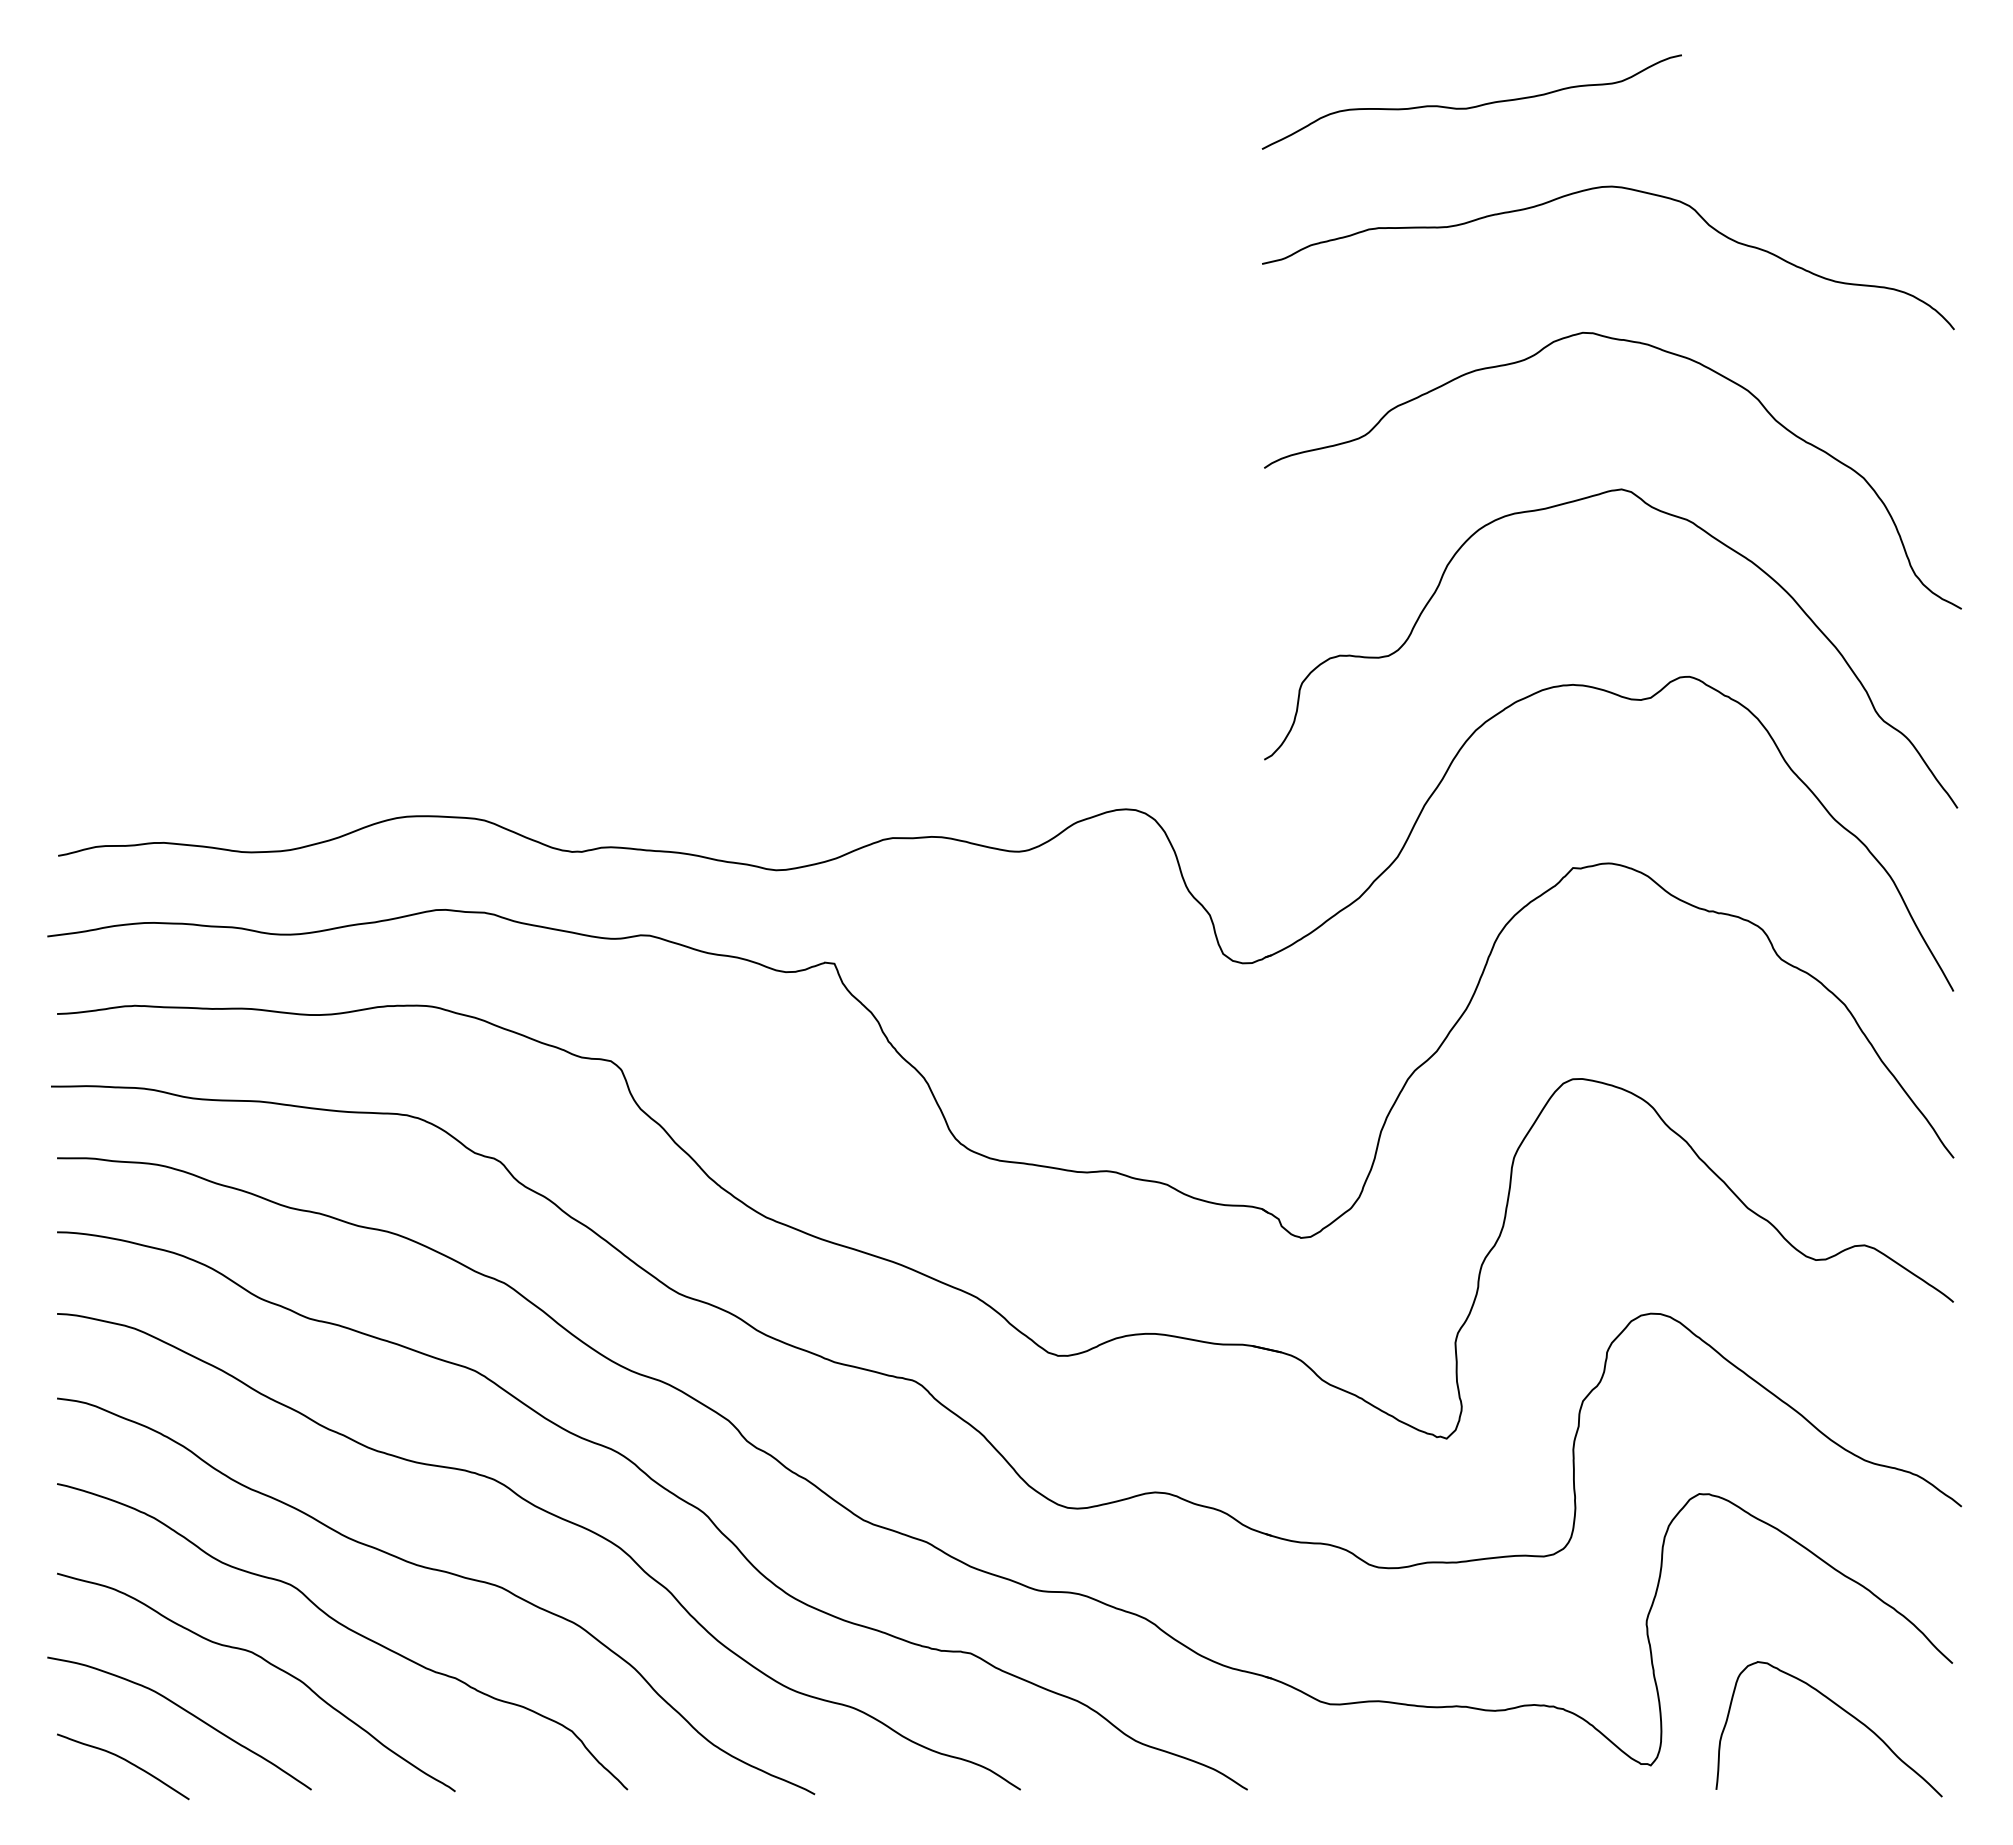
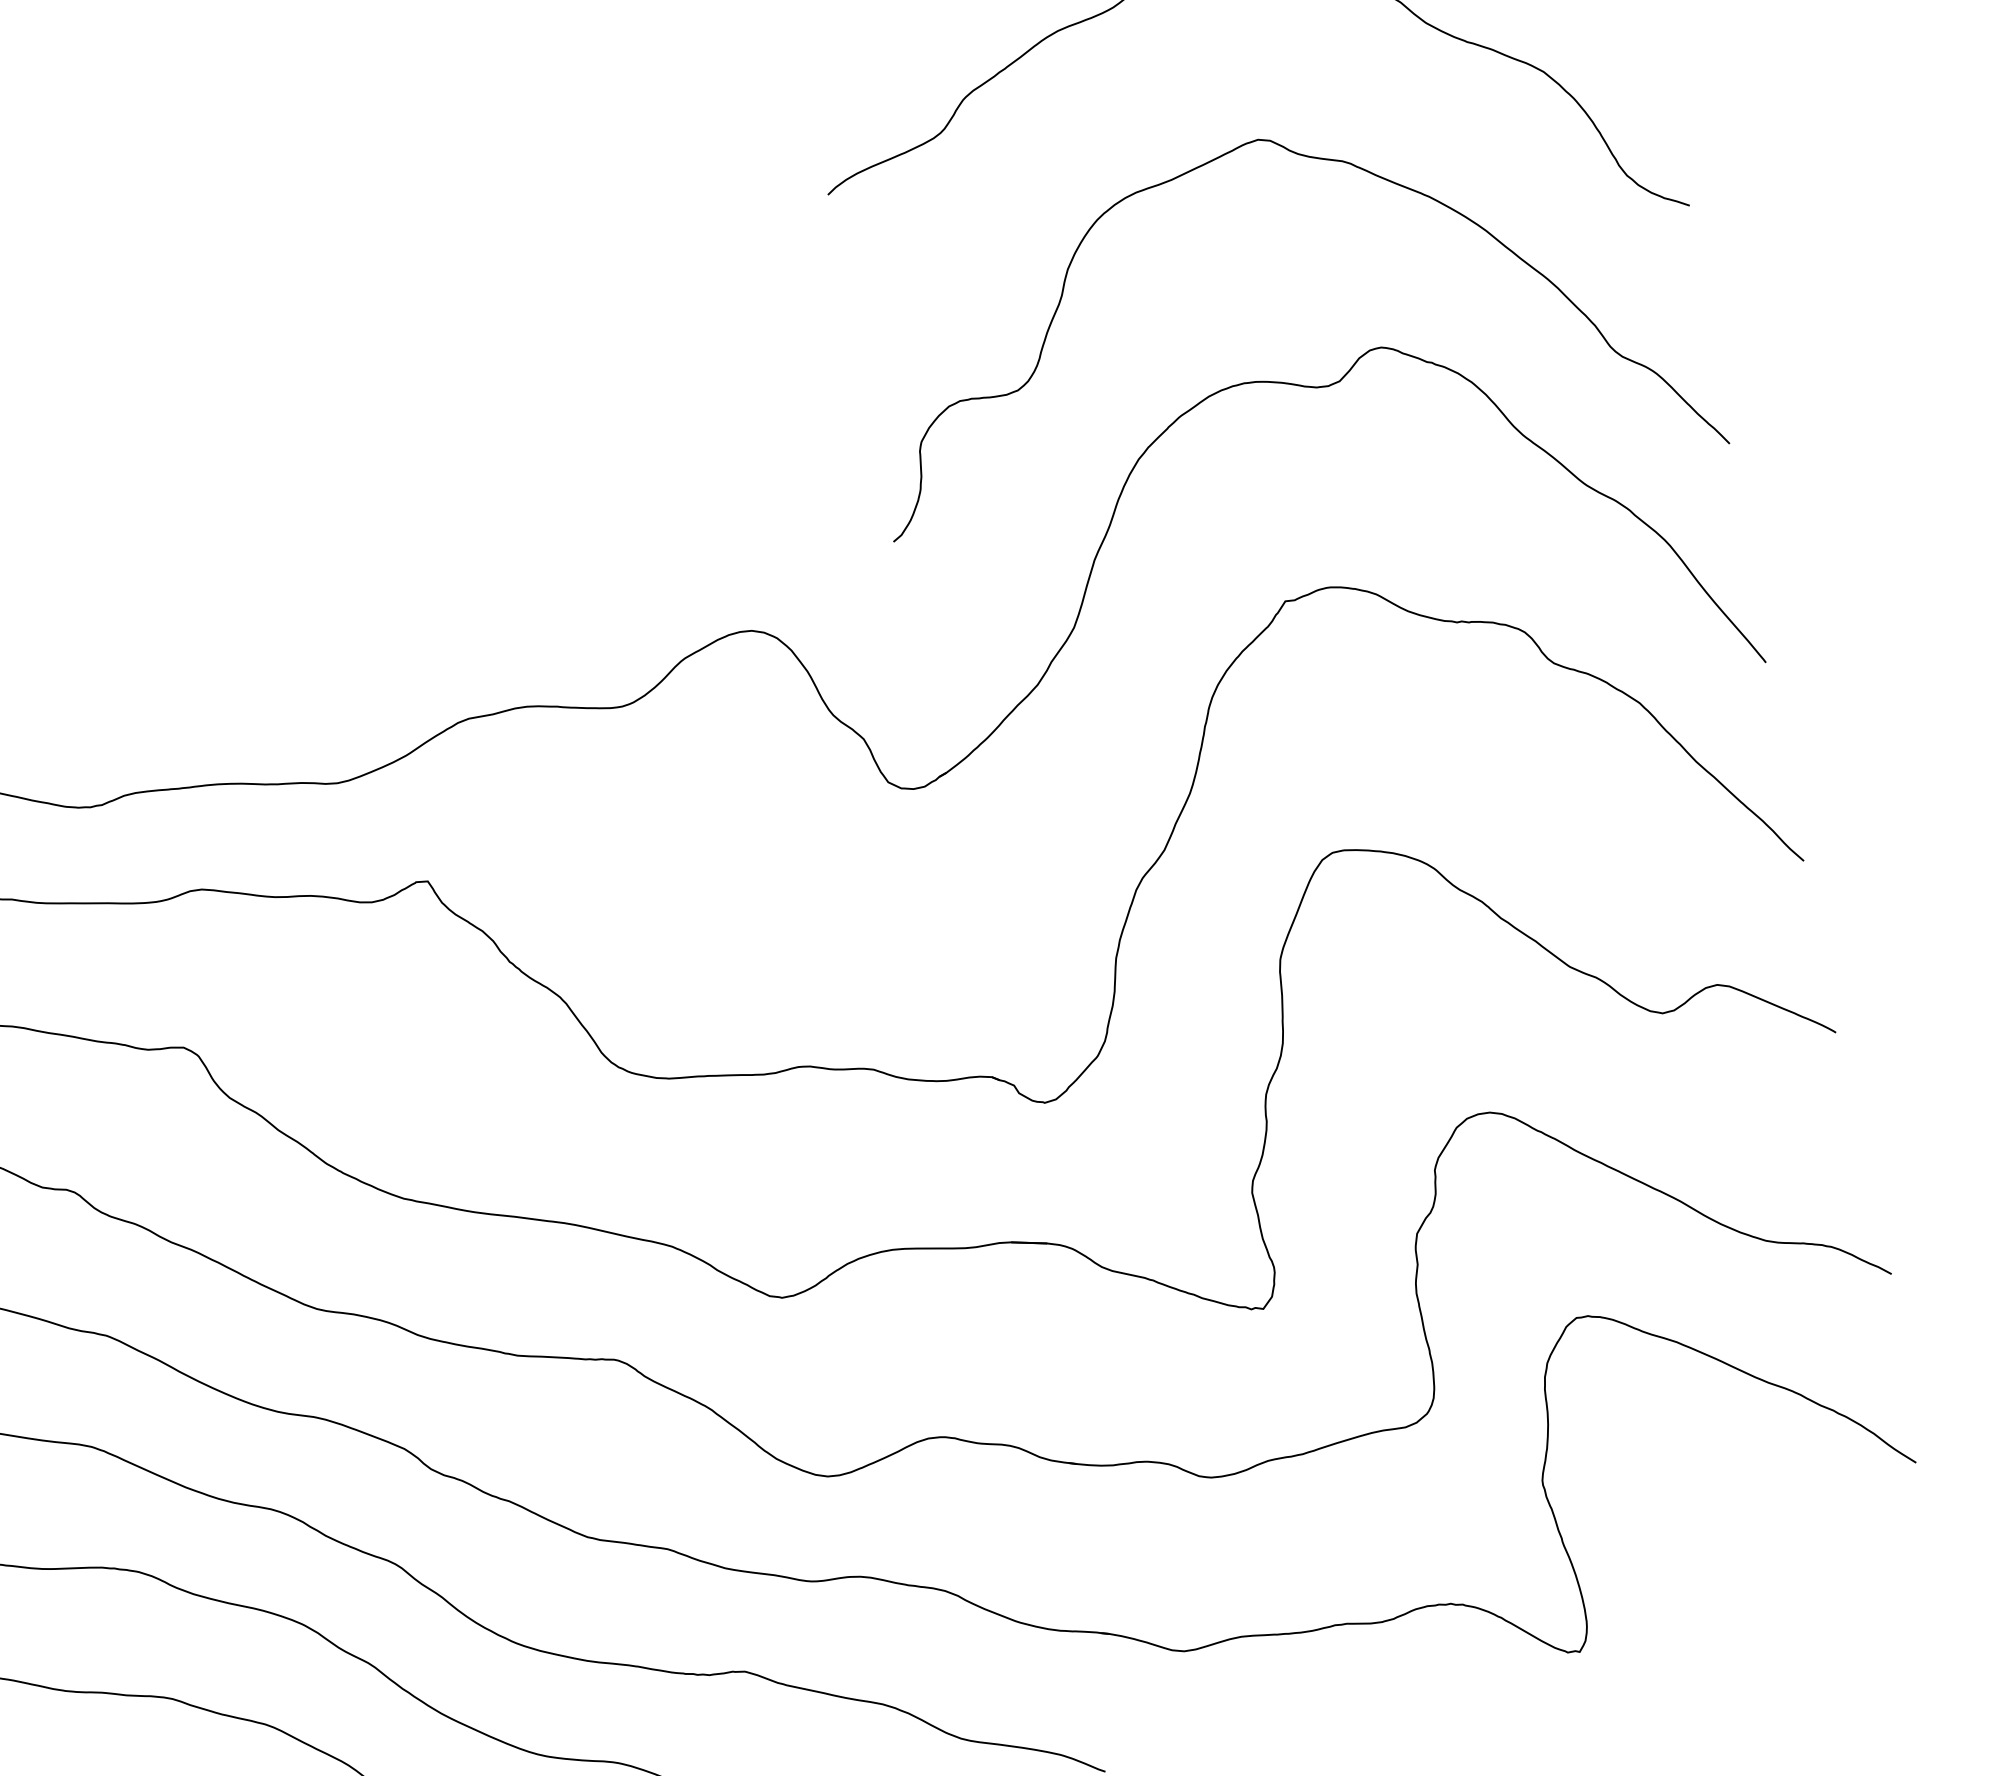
curve: (1842, 1710) -> (1795, 1543), removed

